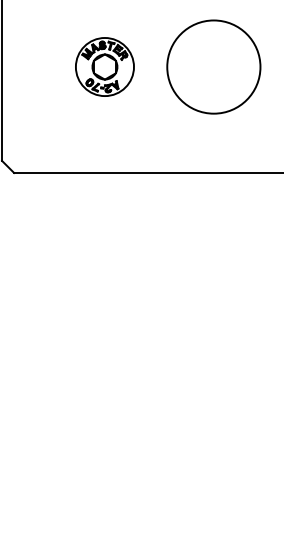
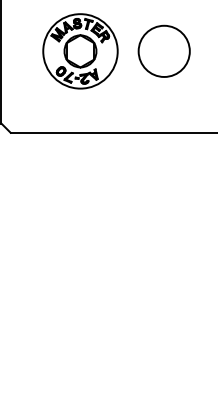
part: (104, 66) -> (80, 50), size x1.67
circle: (213, 66) -> (163, 50), size x0.71

